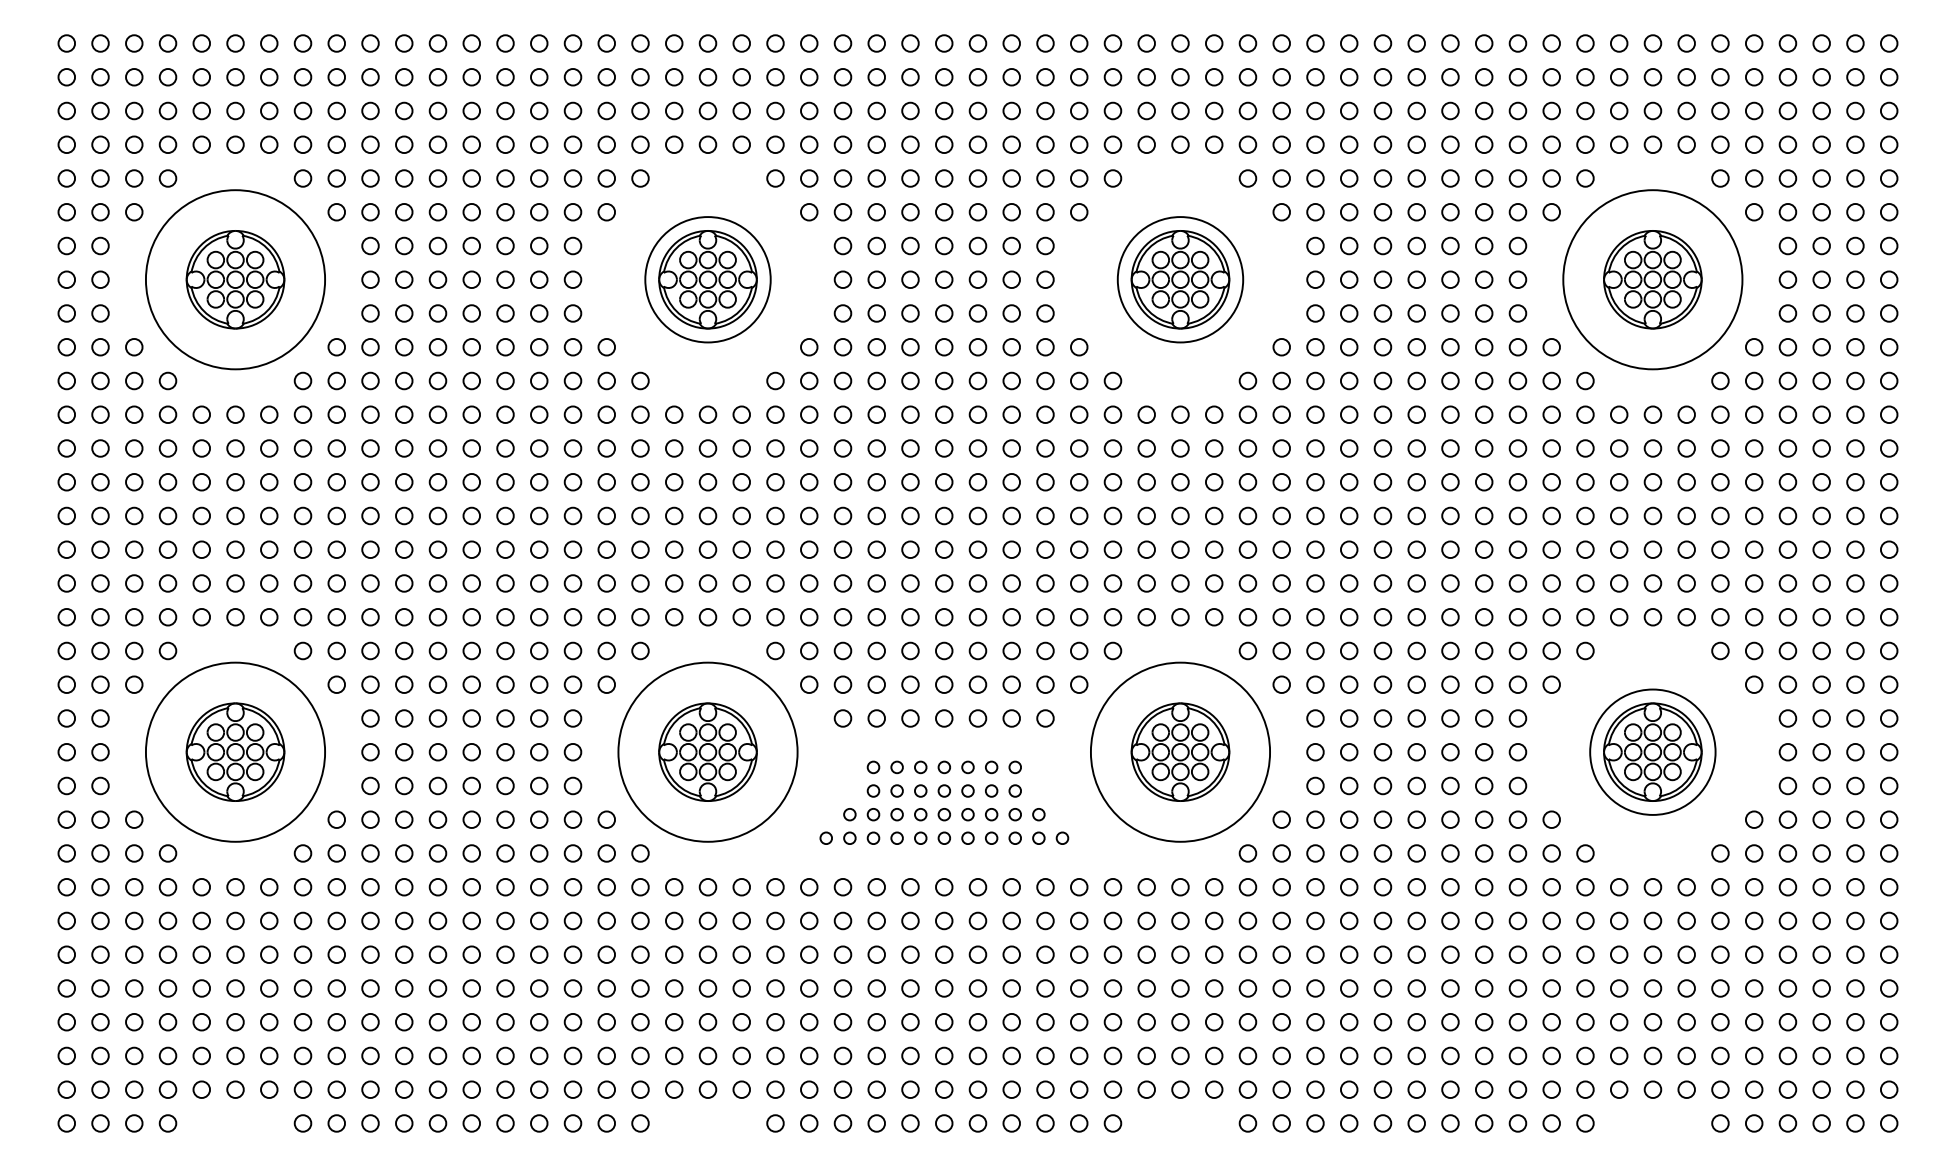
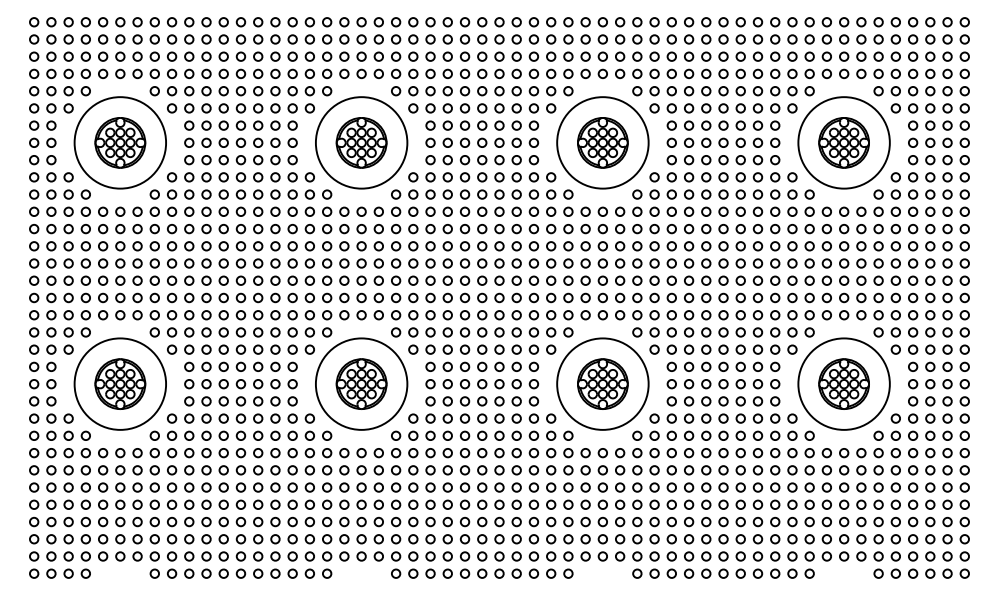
circle: (707, 278) -> (361, 142), size x1.43
circle: (1179, 278) -> (602, 142), size x1.43
circle: (1651, 750) -> (843, 383), size x1.43
part: (944, 801) -> (482, 409), size x1.43

